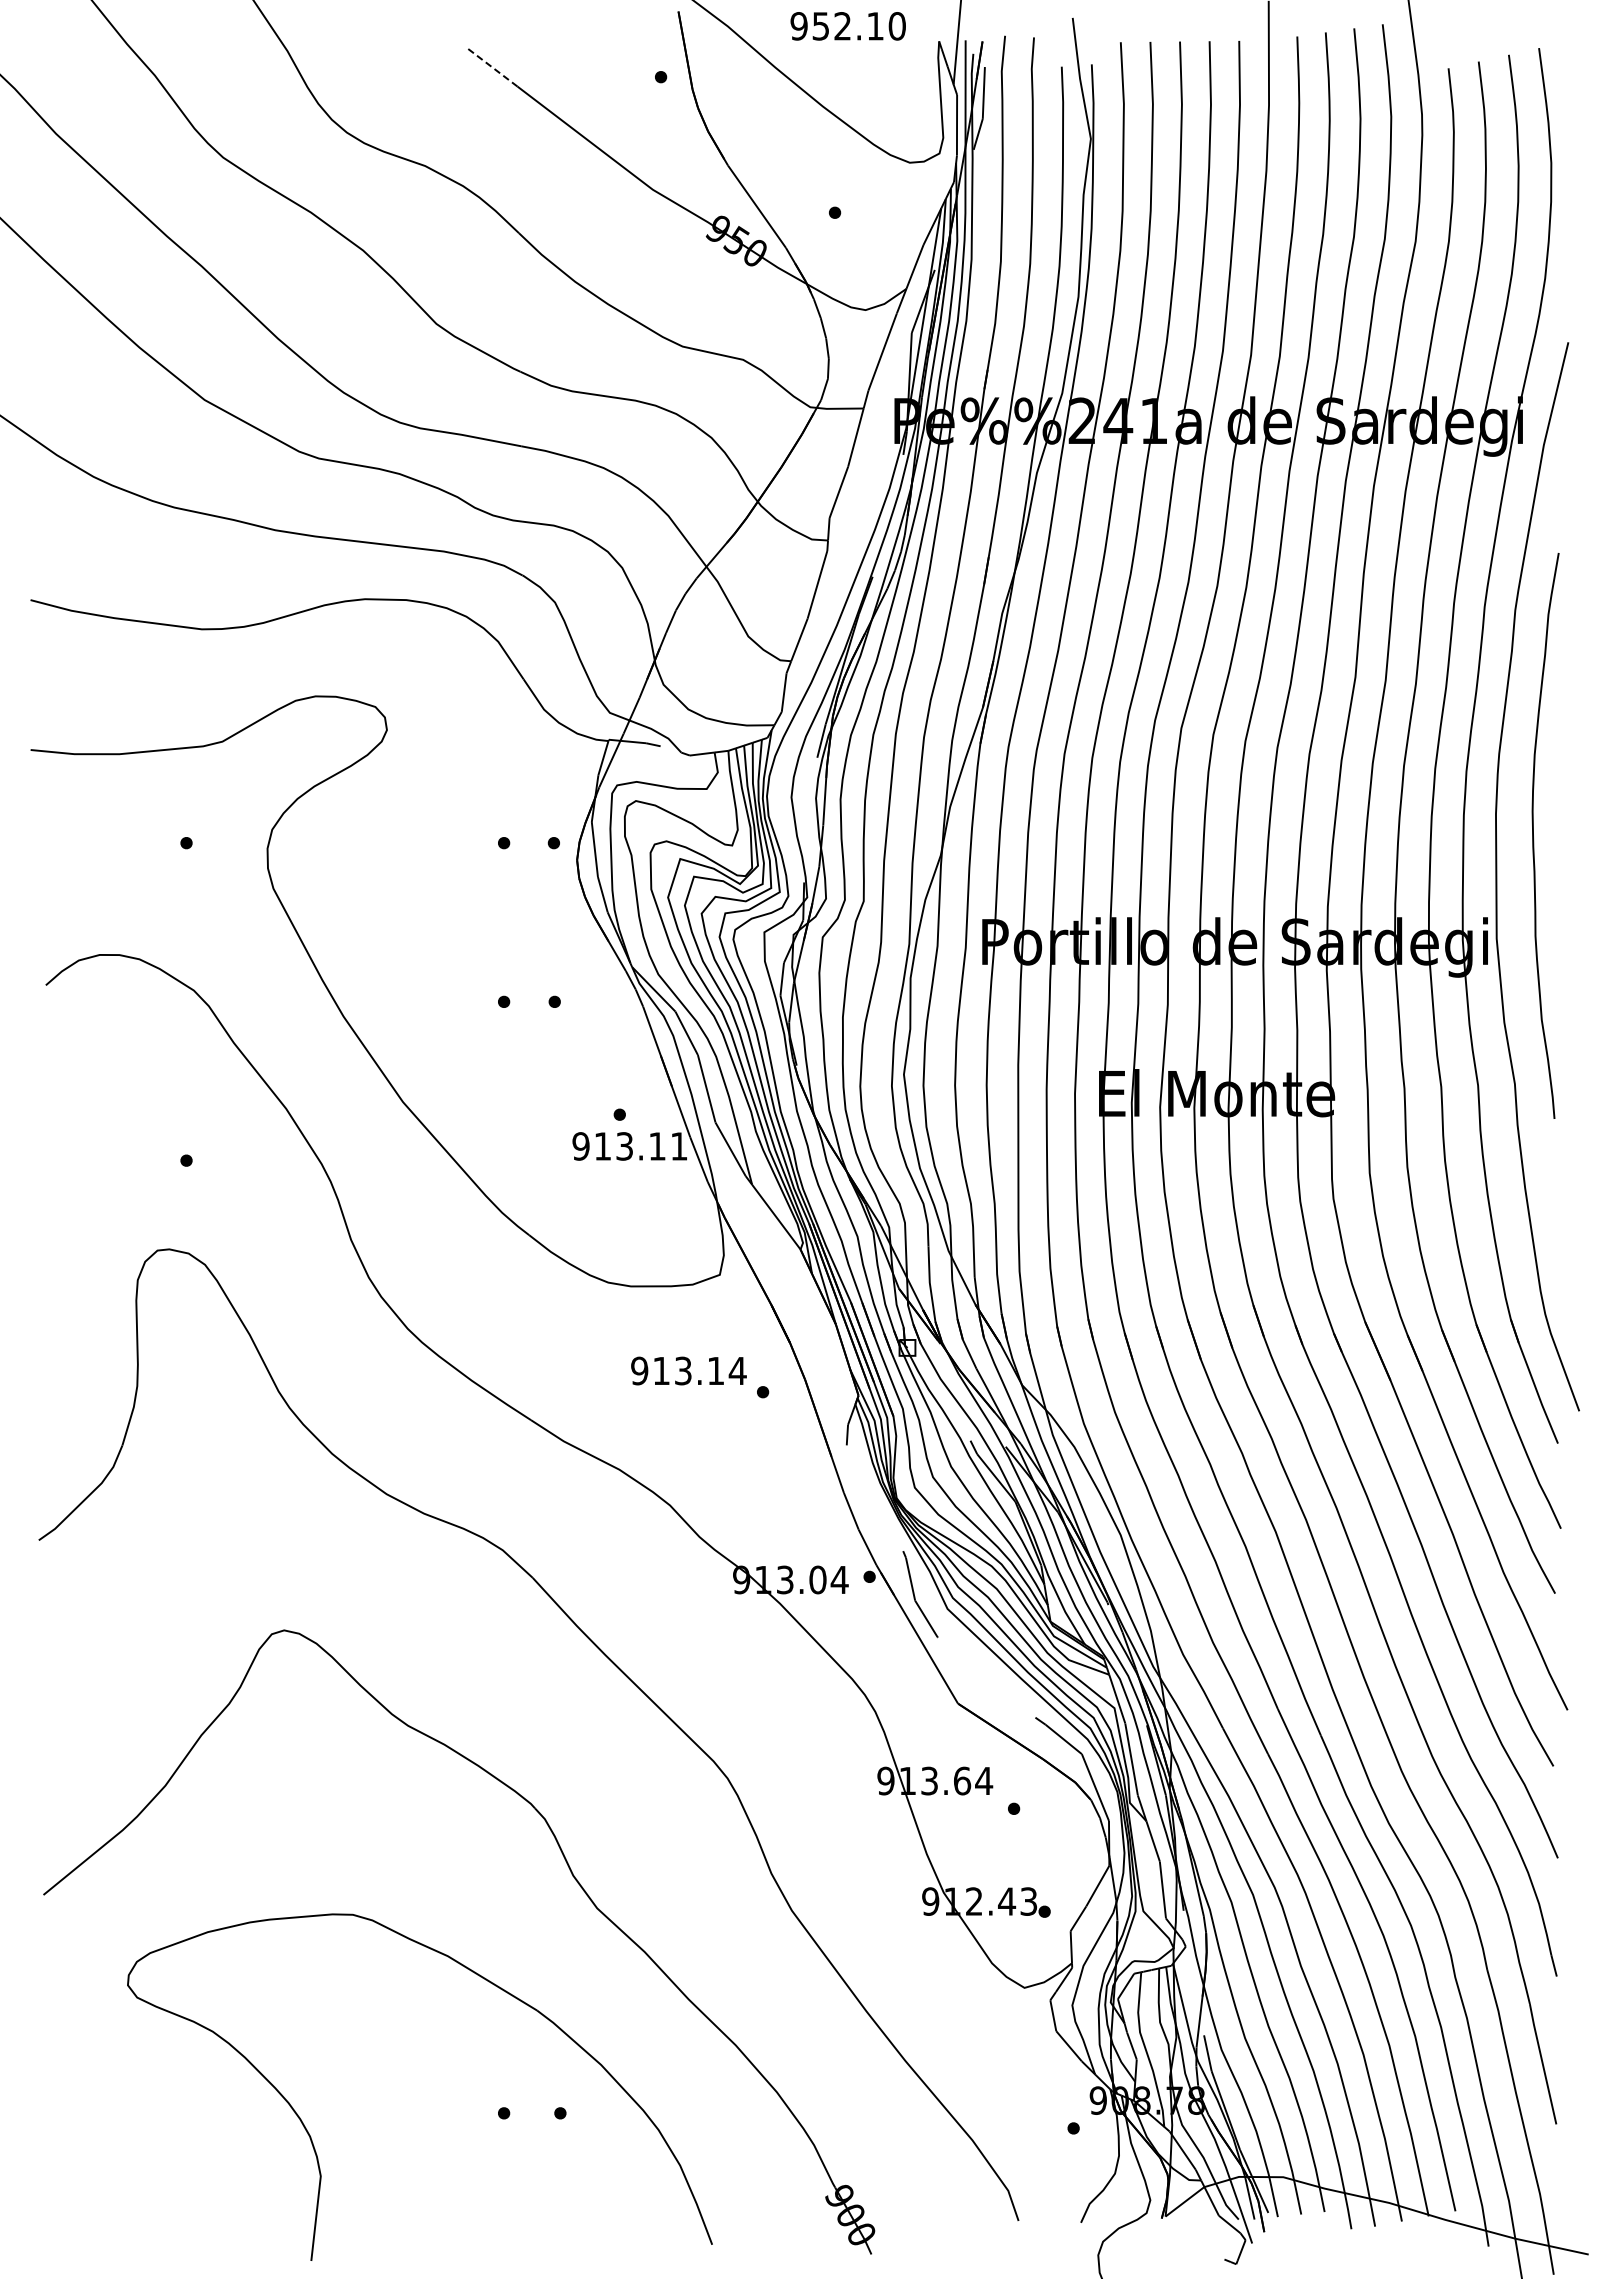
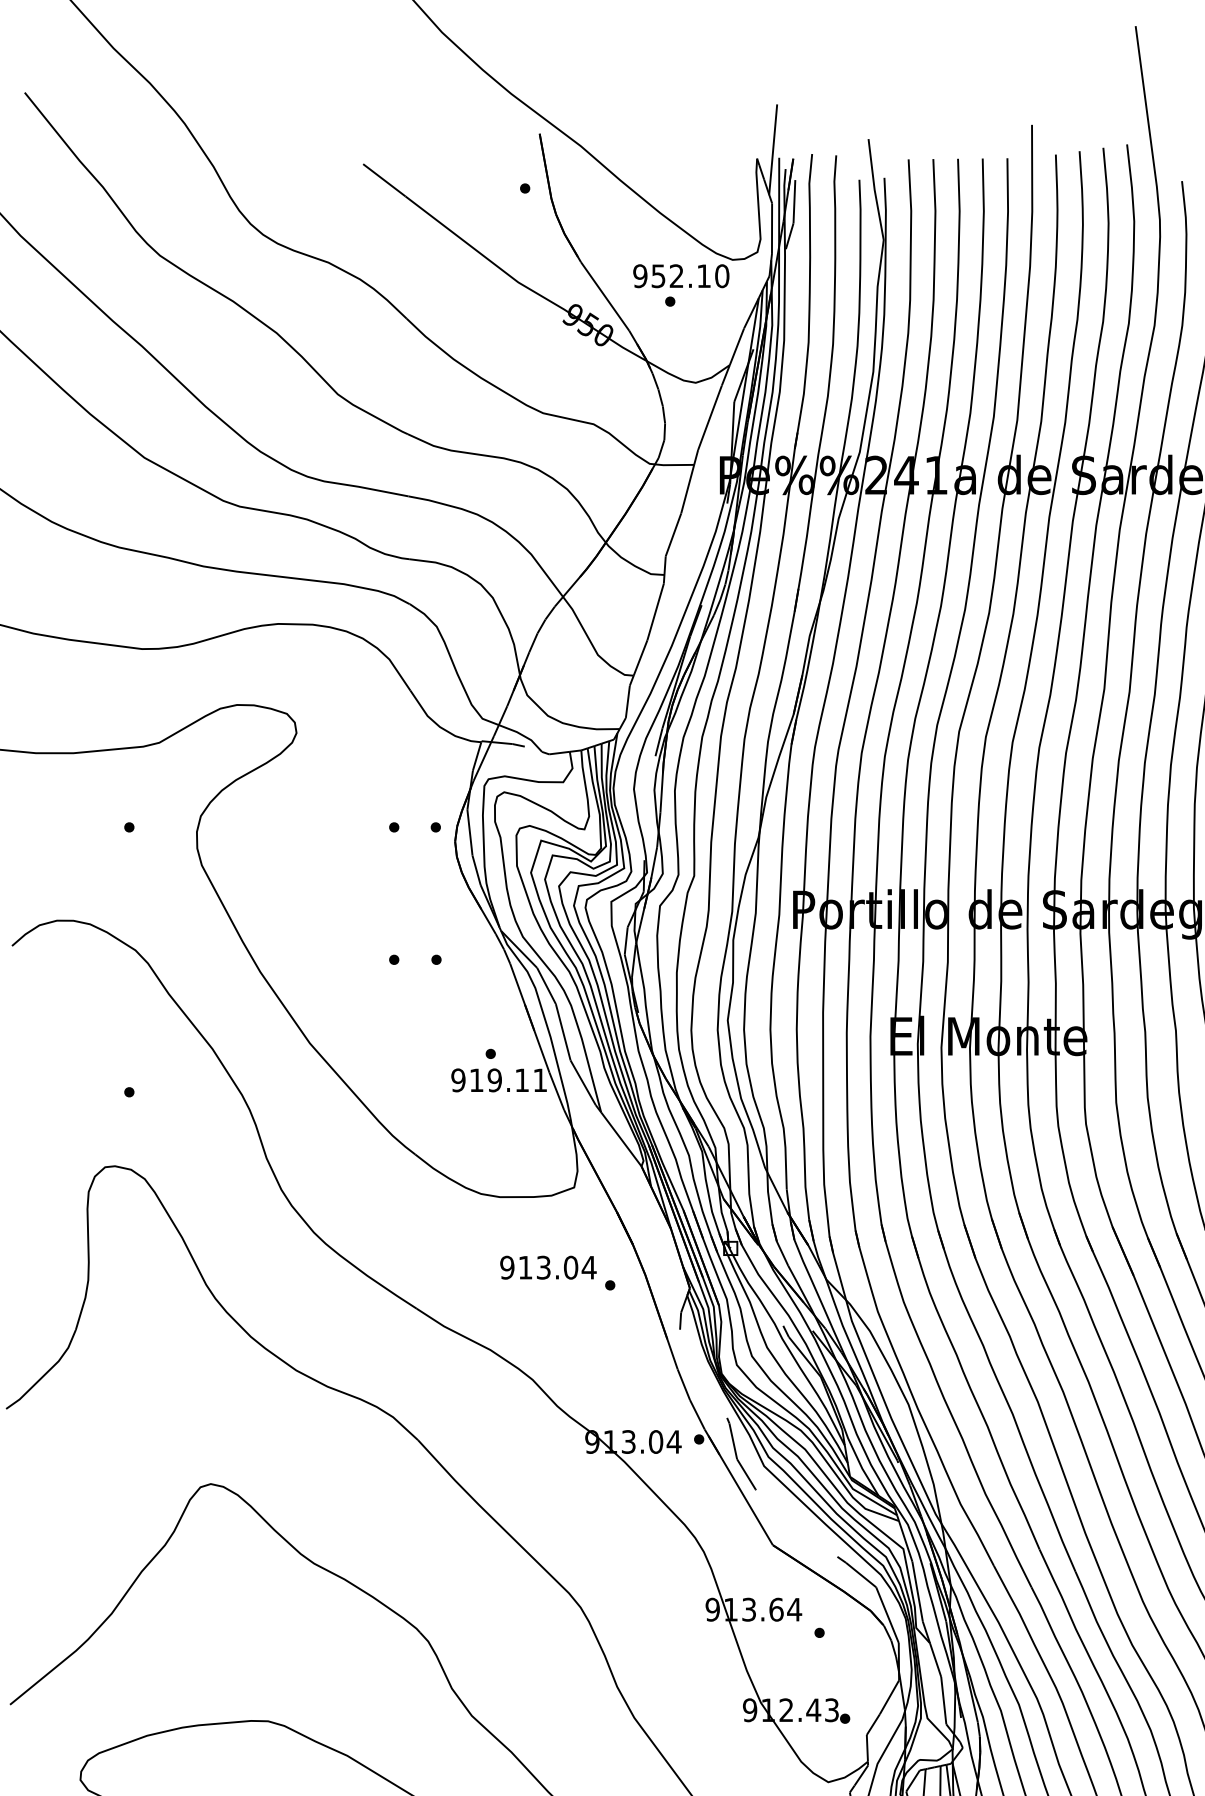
text: (847, 26) -> (680, 276), moved
line: (492, 67) -> (384, 180), dashed -> solid
text: (624, 1146) -> (494, 1080), 913.11 -> 919.11
text: (715, 1370) -> (570, 1267), 913.14 -> 913.04

